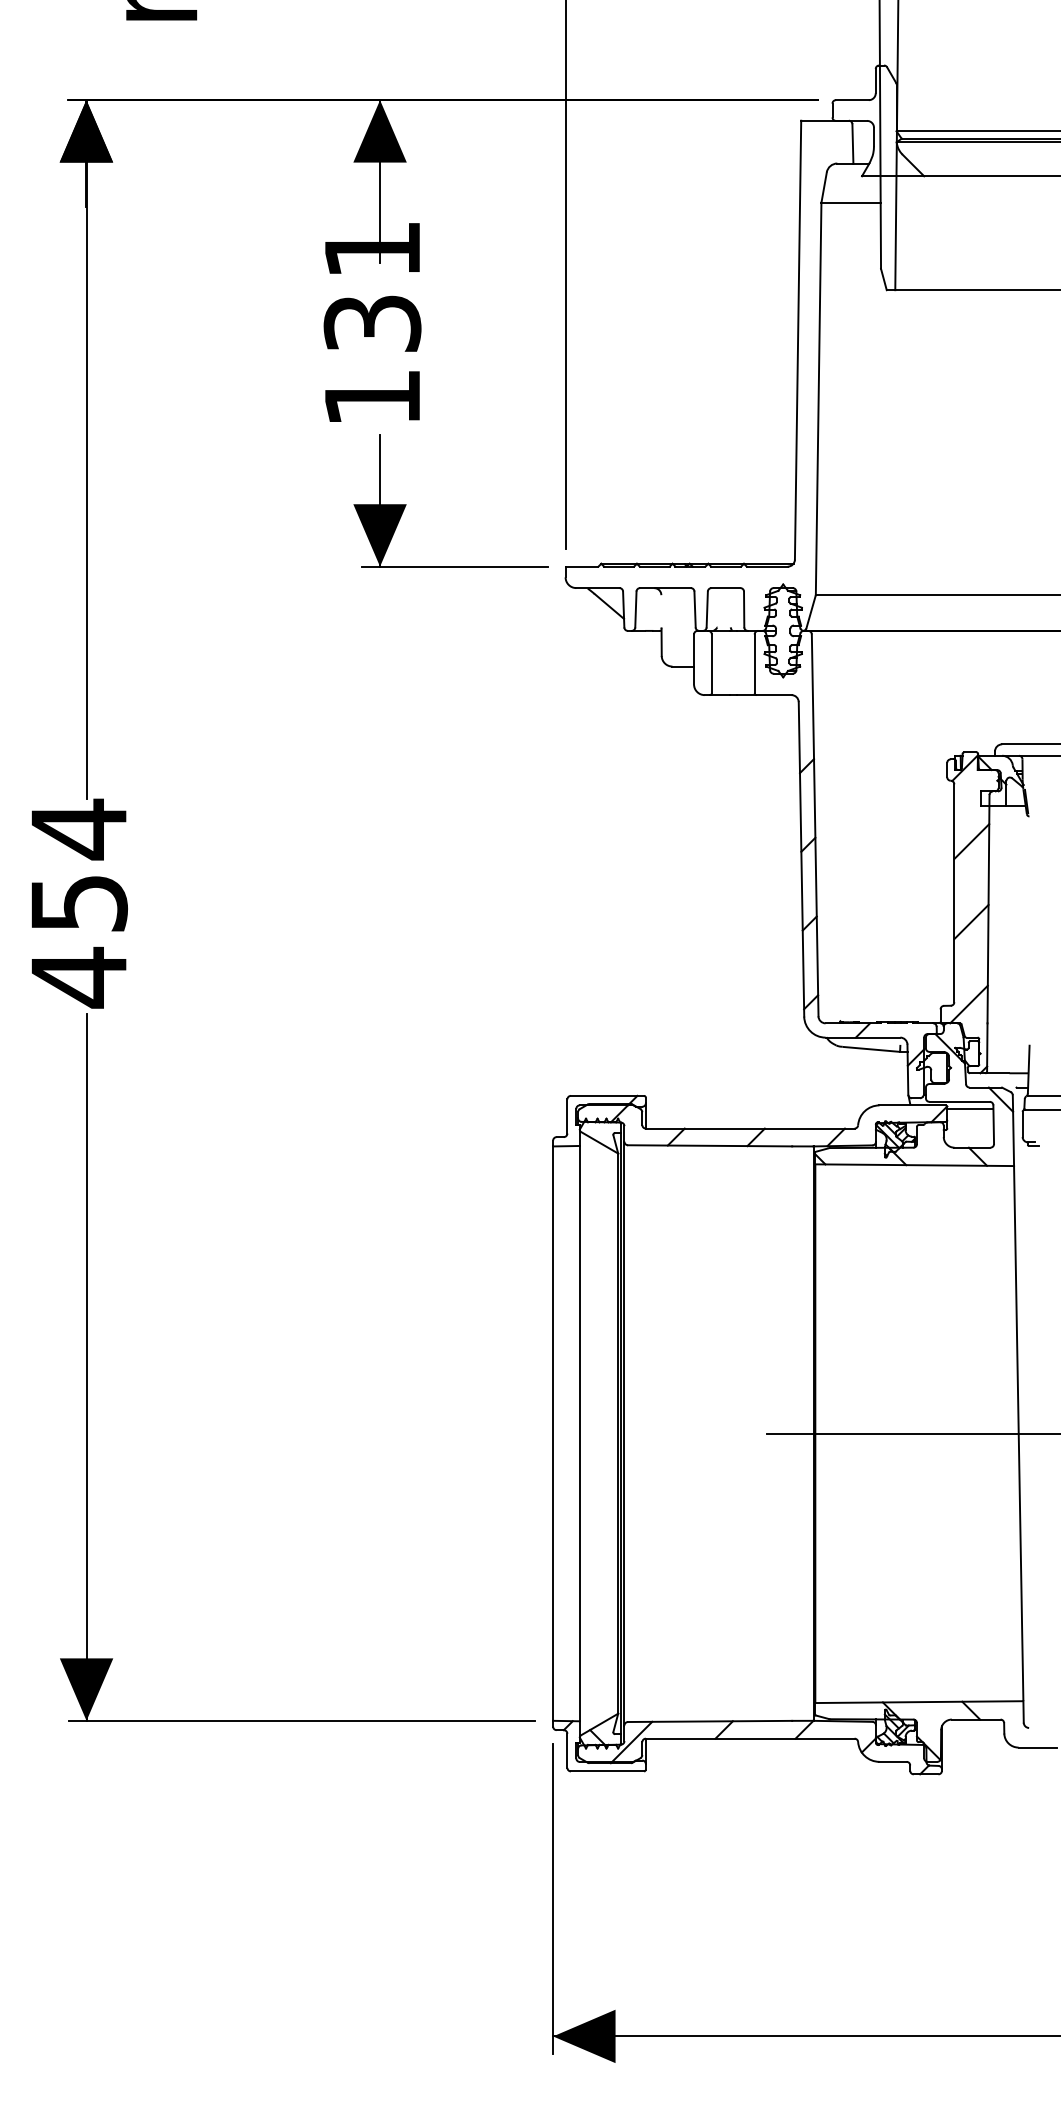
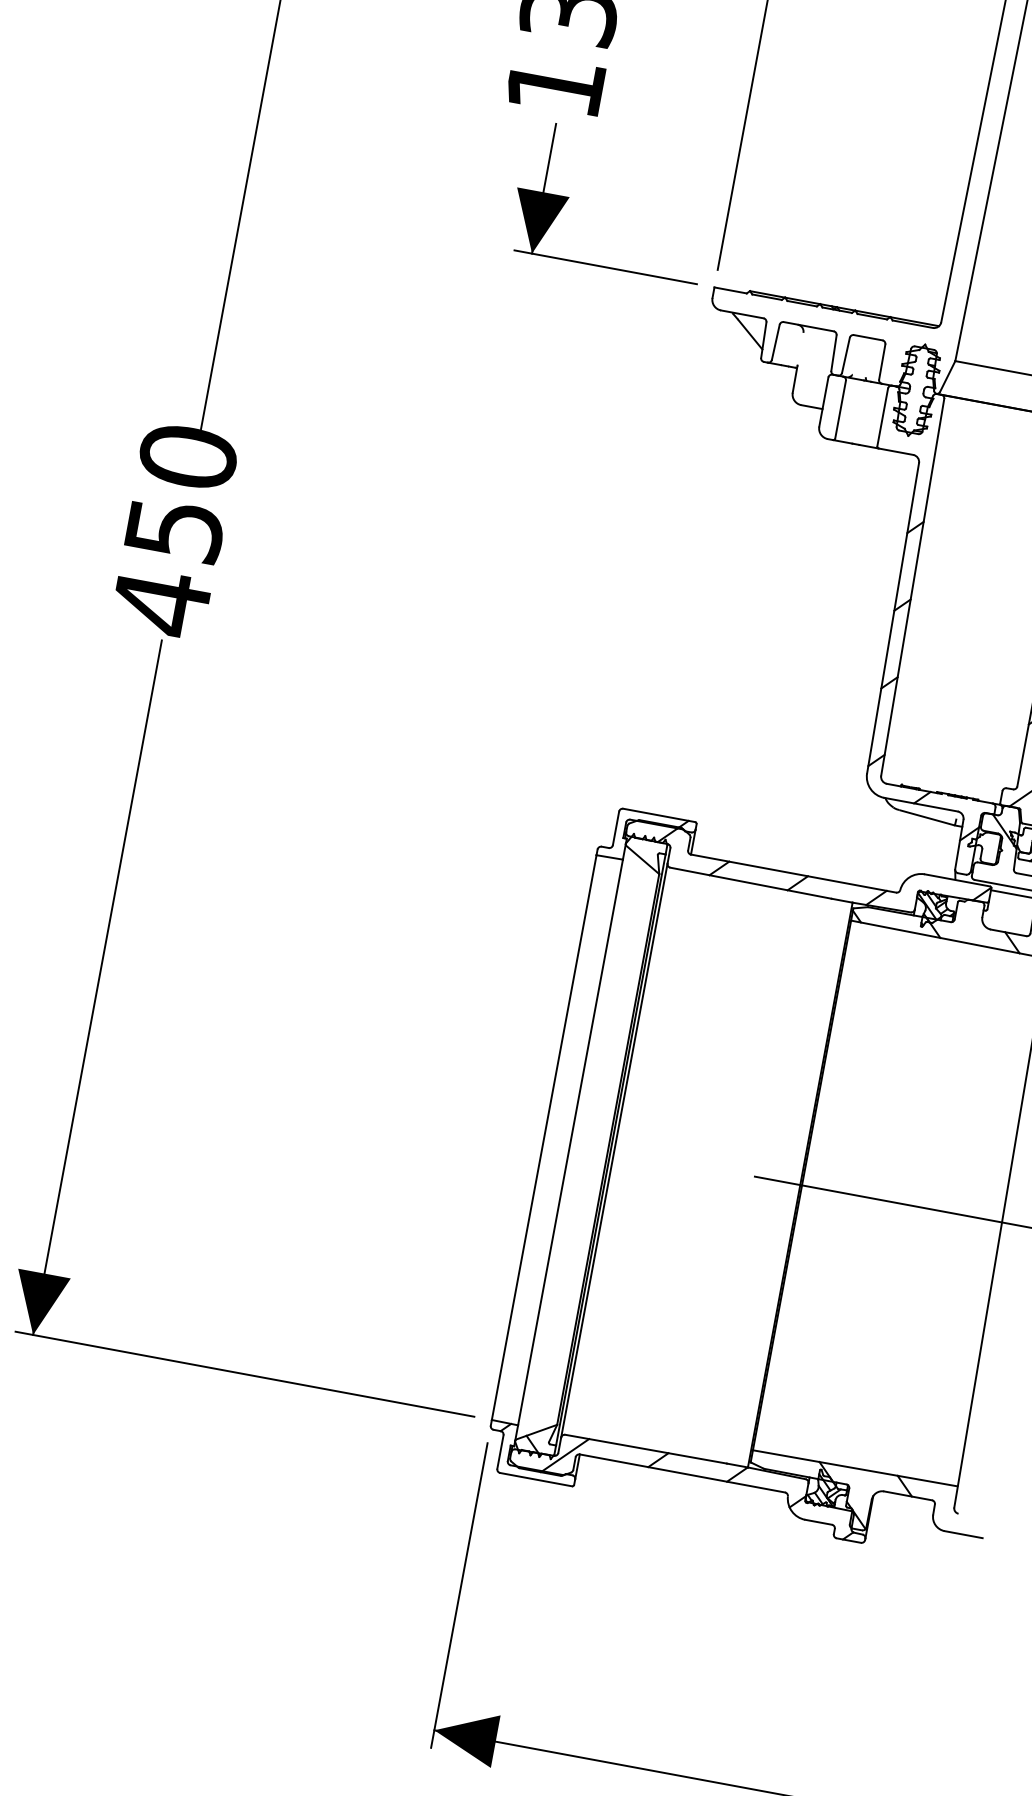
text: (78, 829) -> (187, 457), 454 -> 450

